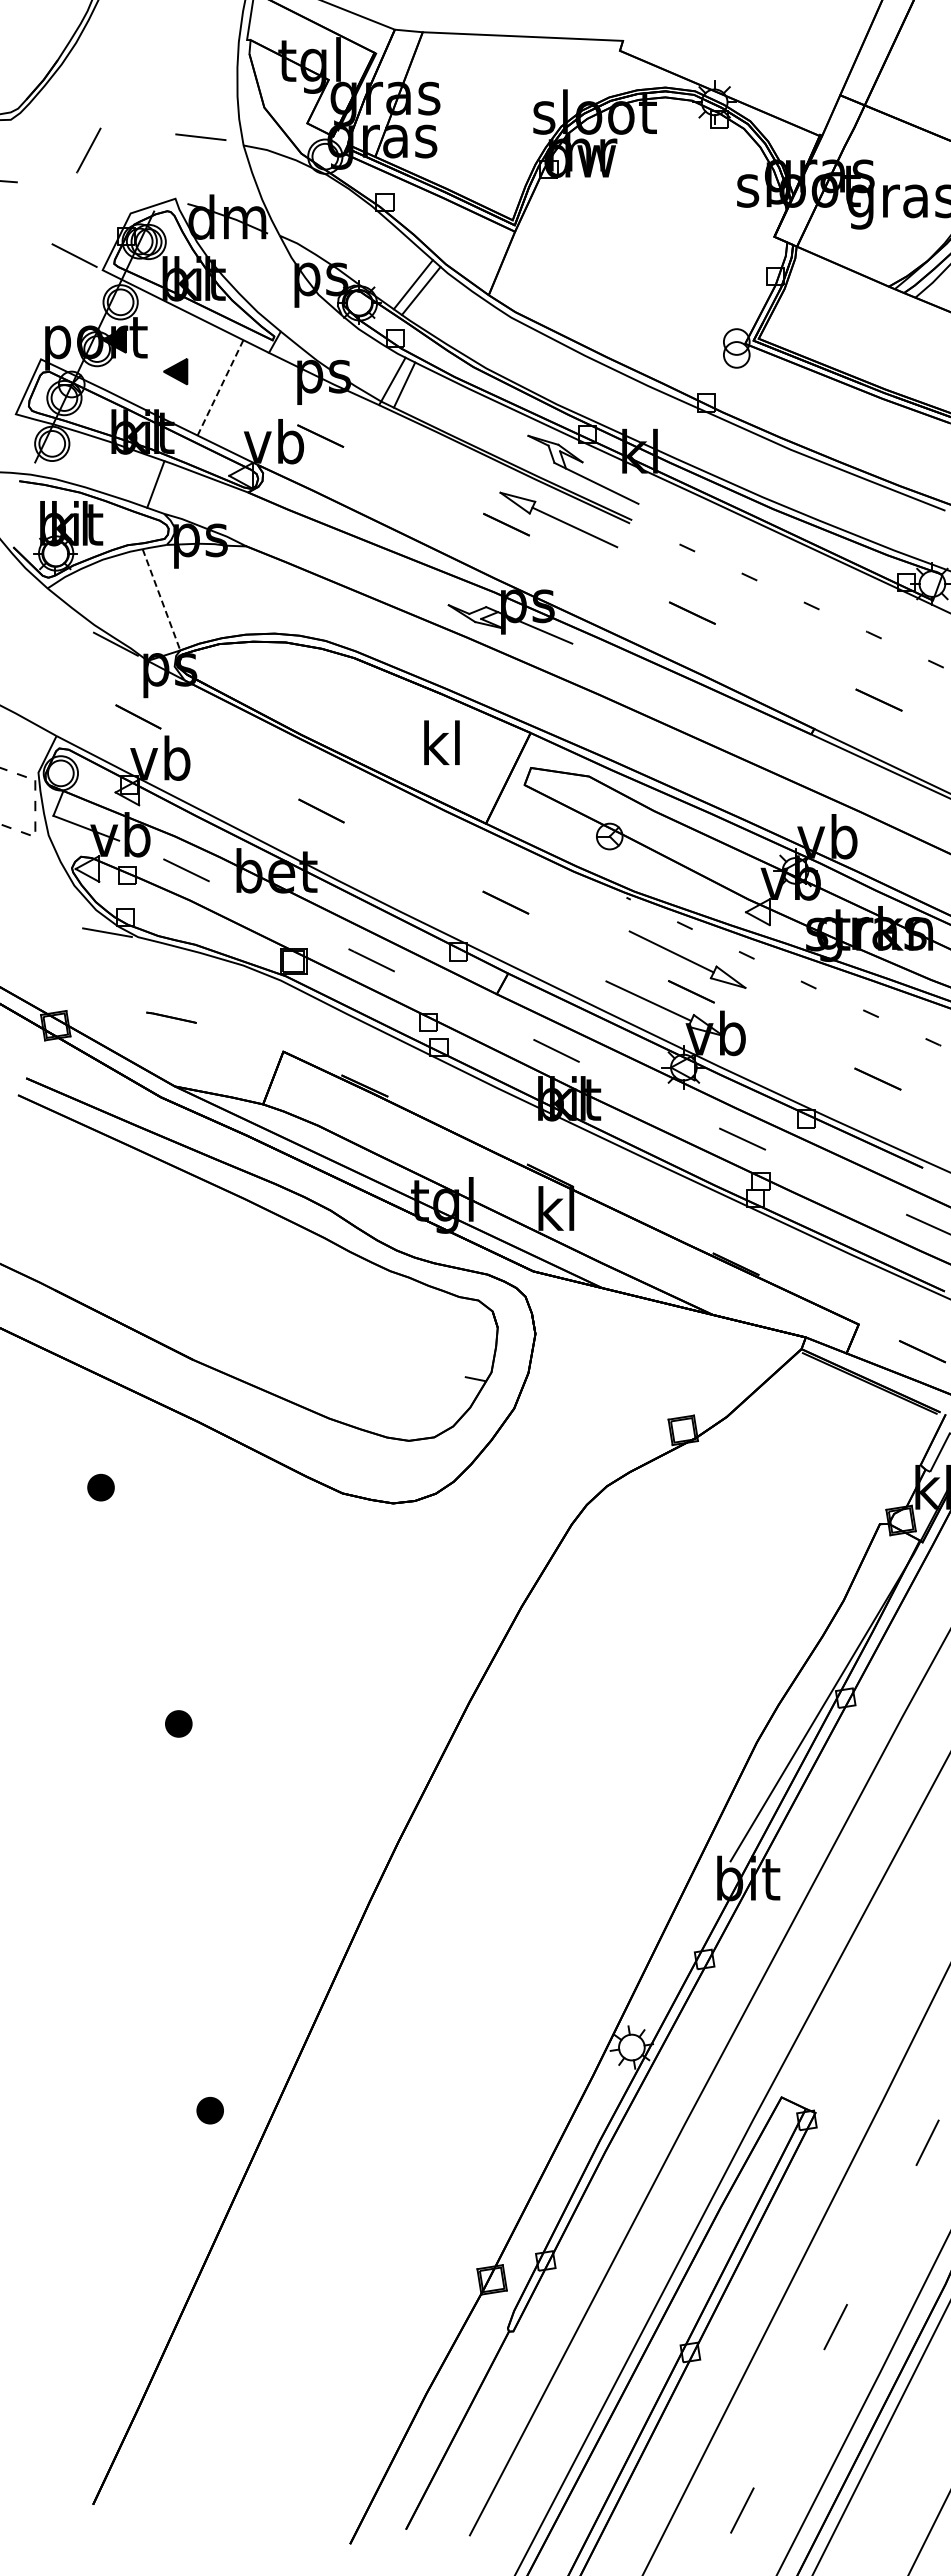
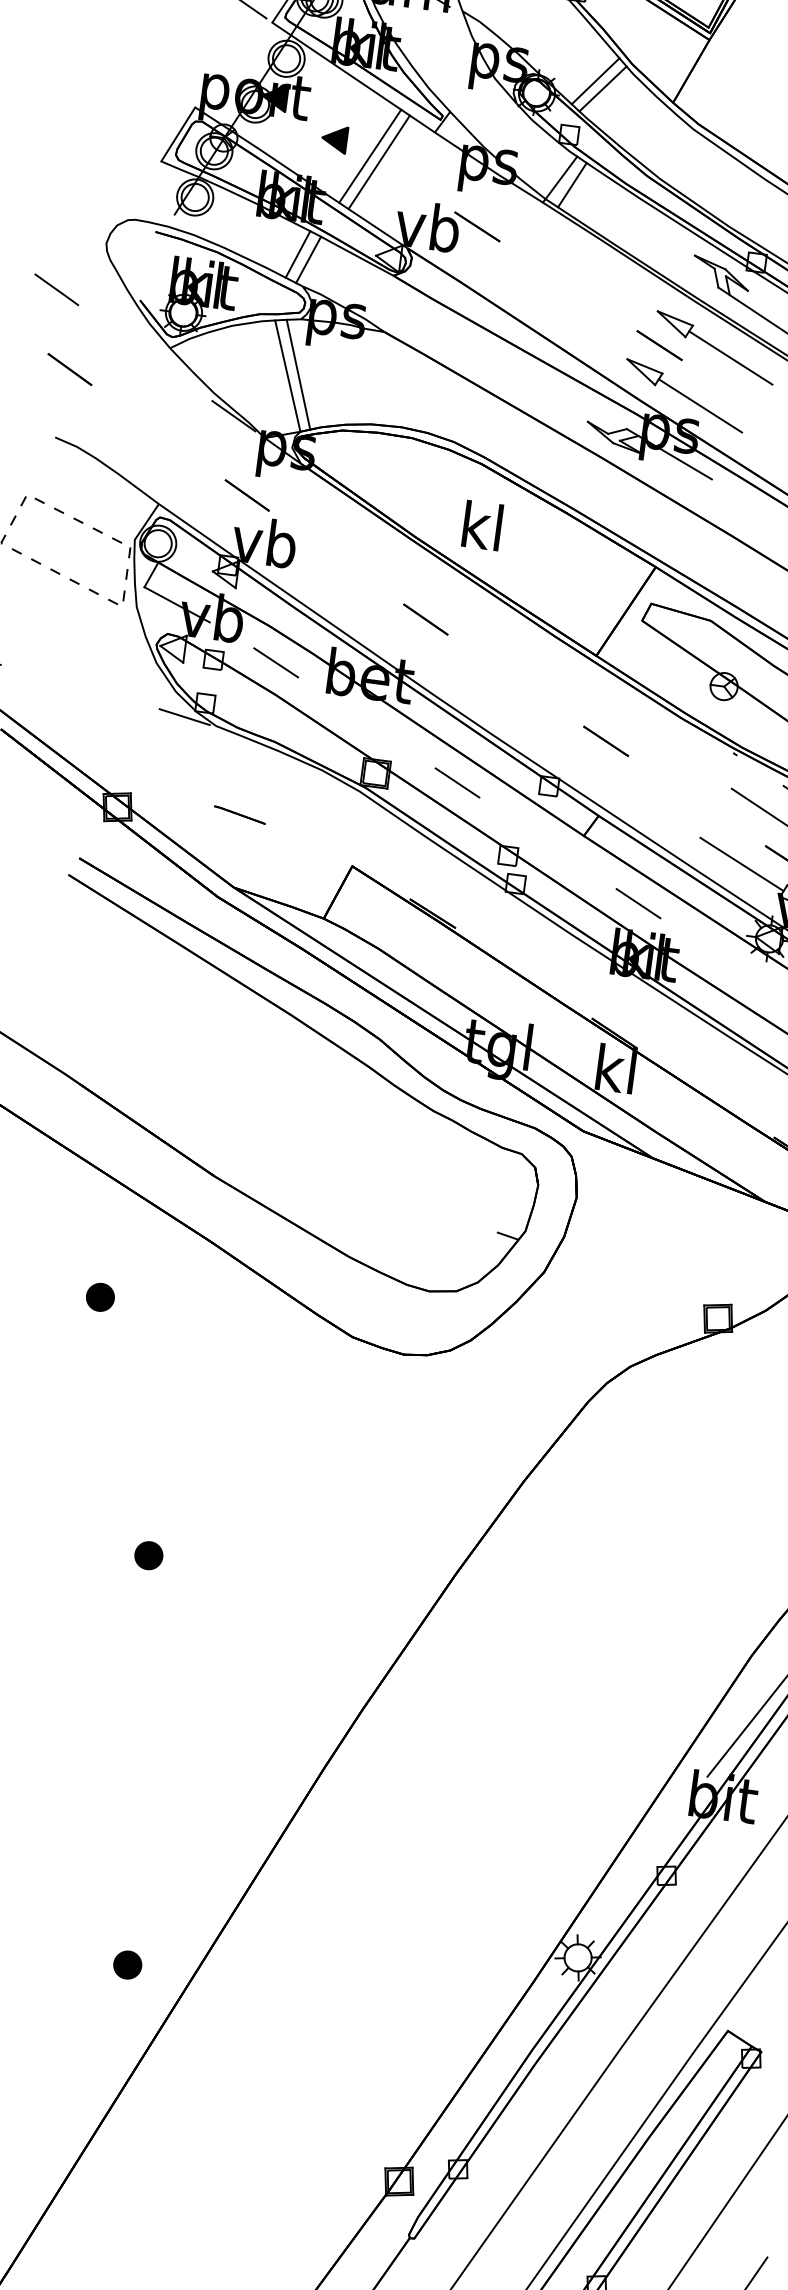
line: (211, 382) -> (370, 155), added
line: (220, 387) -> (379, 161), dashed -> solid
line: (166, 487) -> (308, 259), added
part: (536, 568) -> (684, 395), added
line: (171, 597) -> (298, 375), added
line: (161, 600) -> (287, 376), dashed -> solid
text: (441, 742) -> (482, 525), moved

